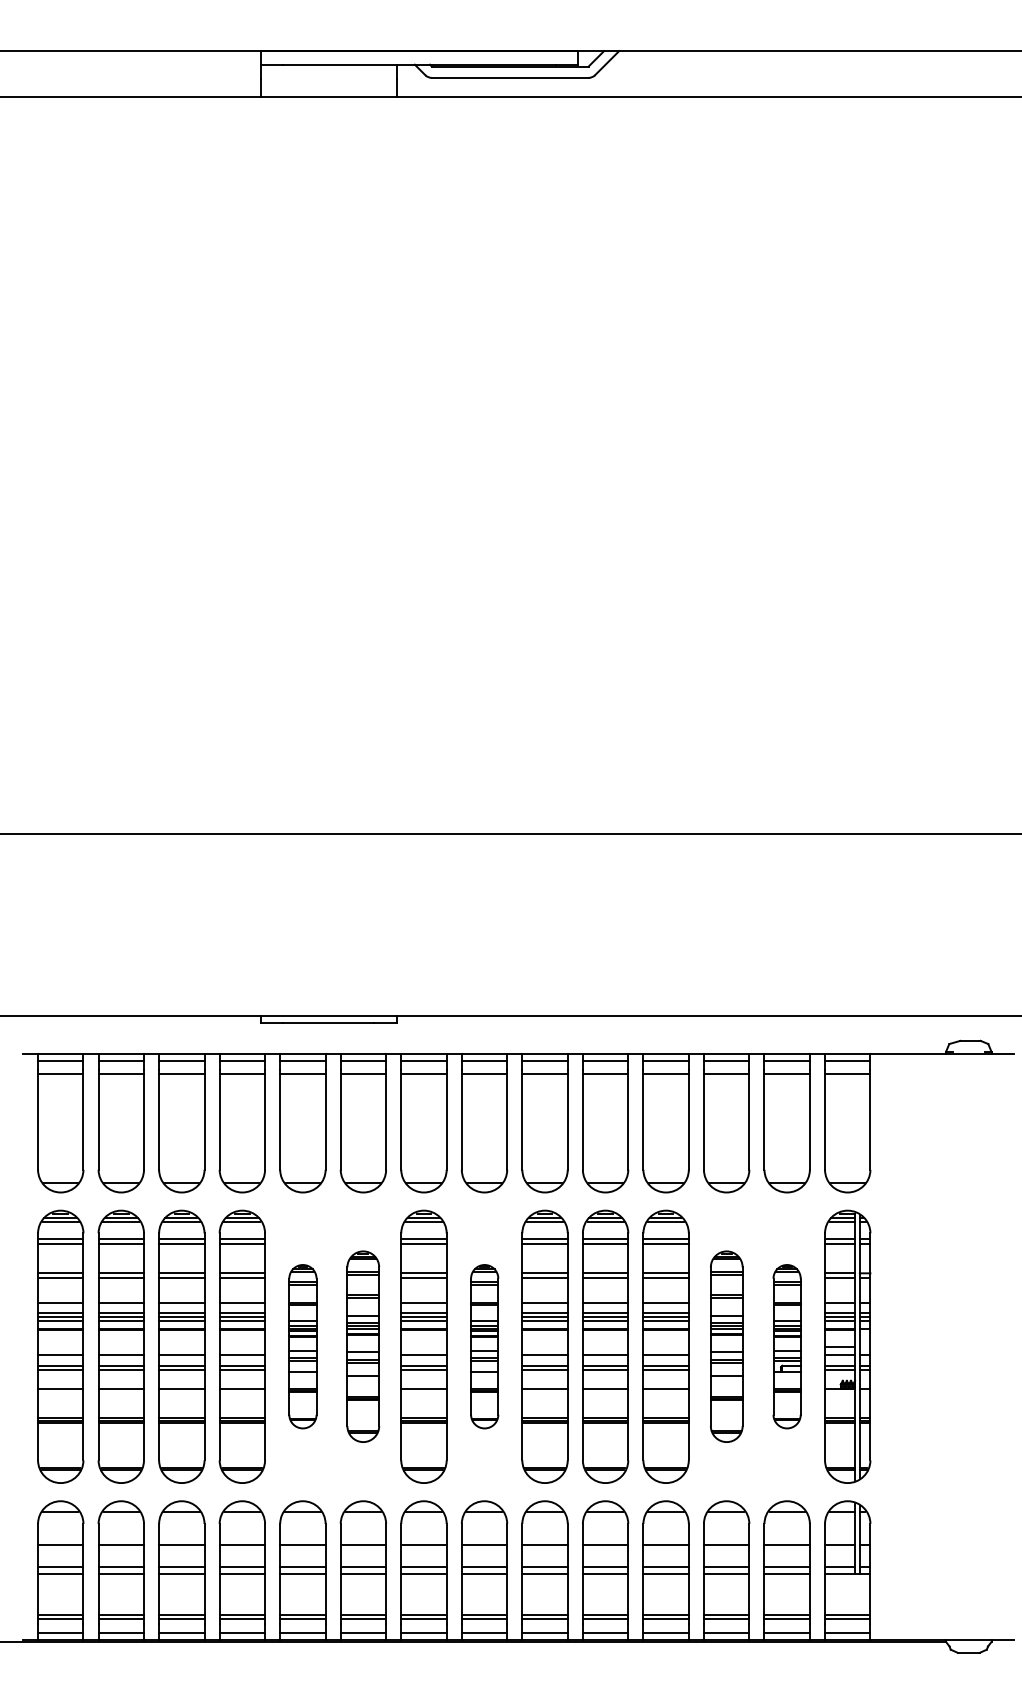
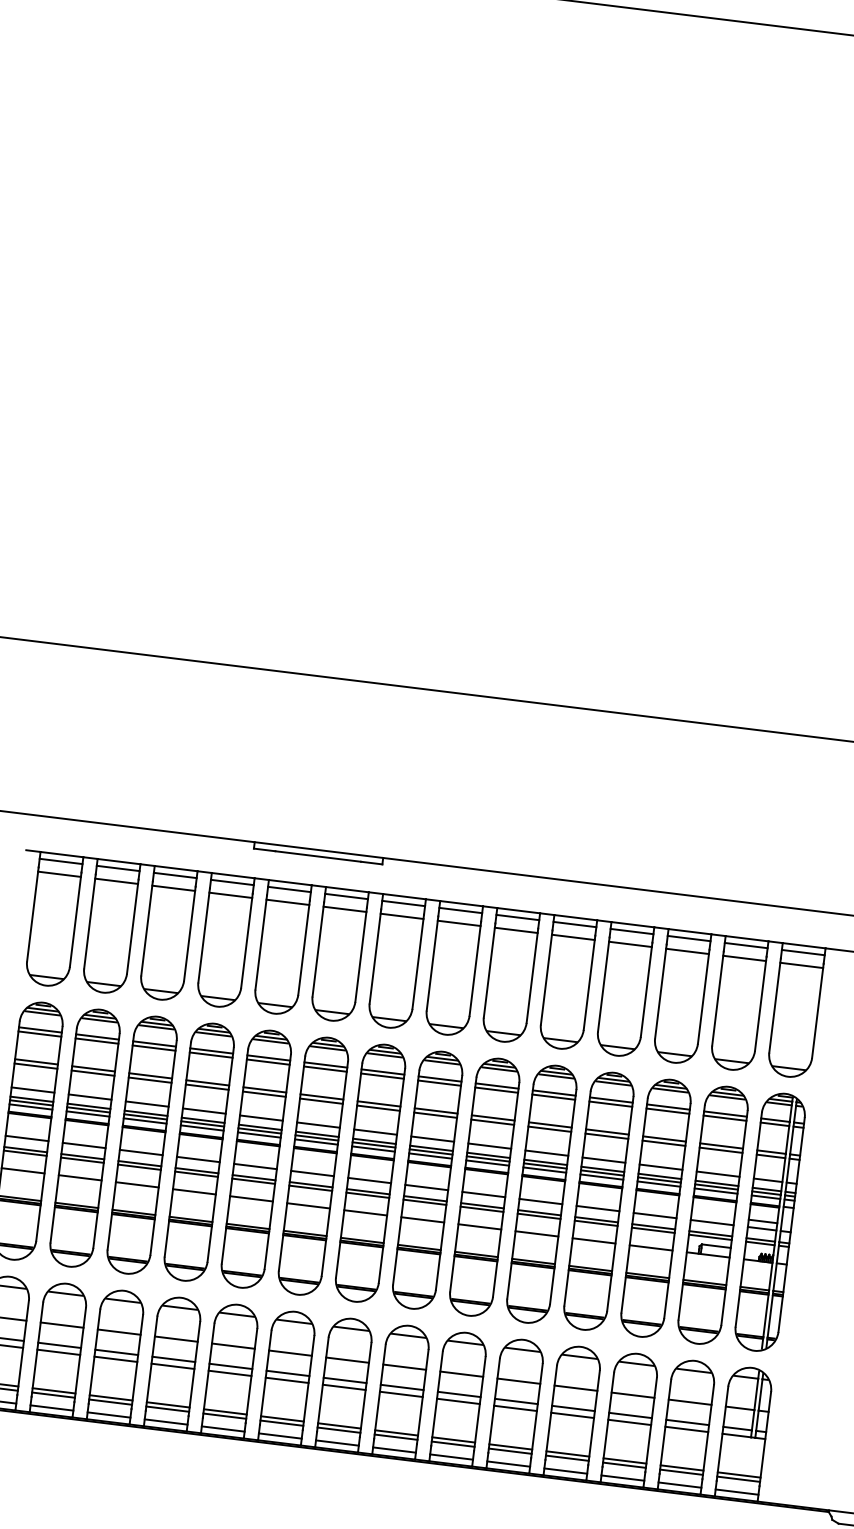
part: (302, 1346) -> (256, 1158), size x1.67
part: (362, 1346) -> (312, 1165), size x1.43
part: (484, 1346) -> (427, 1179), size x1.67
part: (726, 1346) -> (655, 1207), size x1.43
part: (786, 1346) -> (712, 1214), size x1.67

